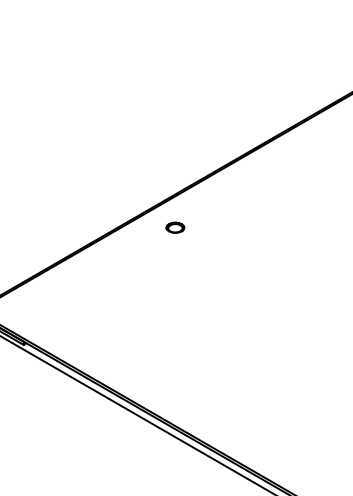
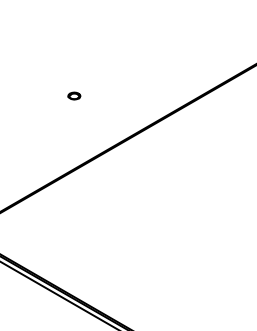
part: (175, 226) -> (74, 95), moved

